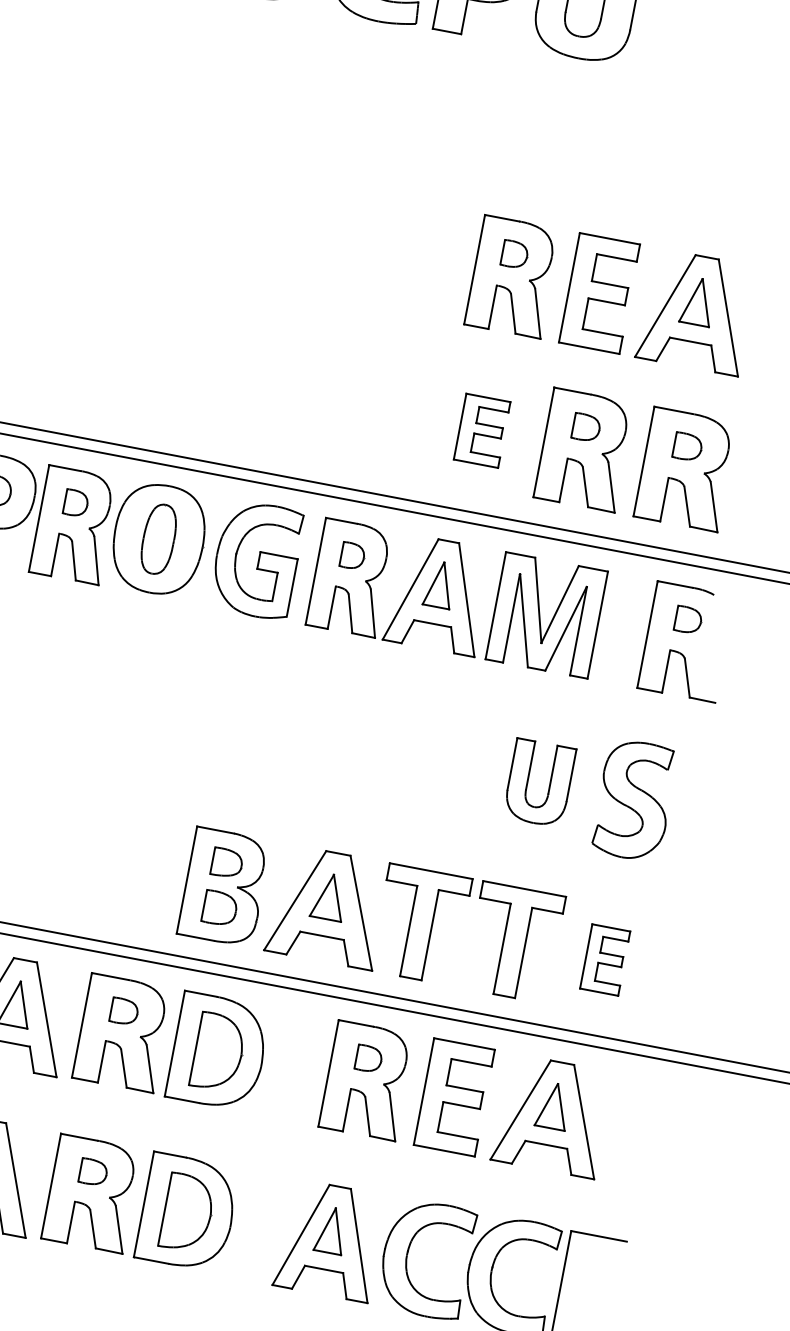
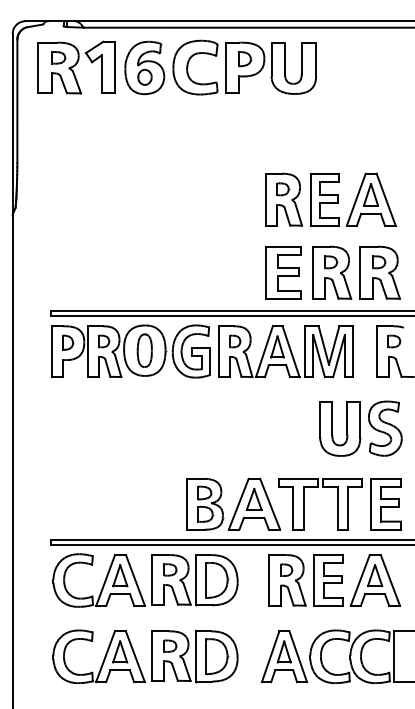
part: (482, 430) -> (283, 272), size x1.67
part: (540, 781) -> (340, 428), size x1.43
part: (604, 960) -> (385, 504), size x1.67

